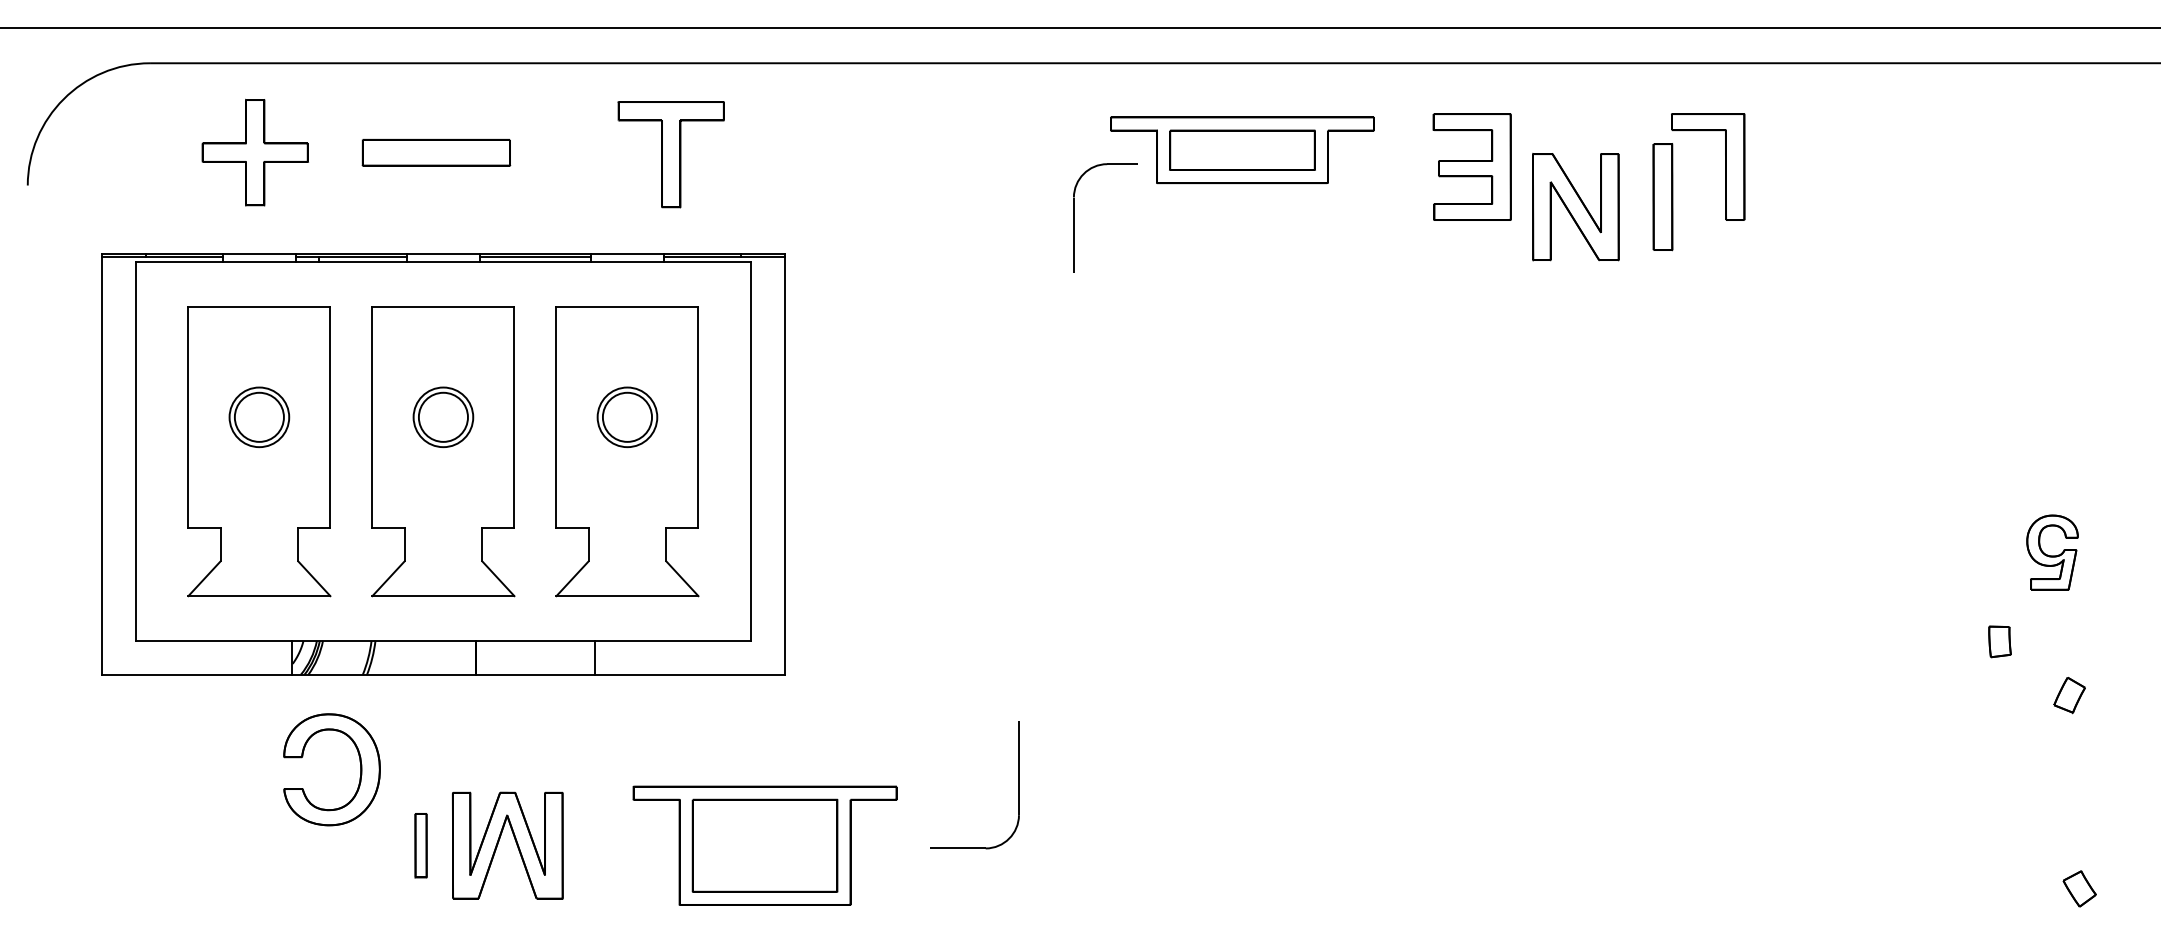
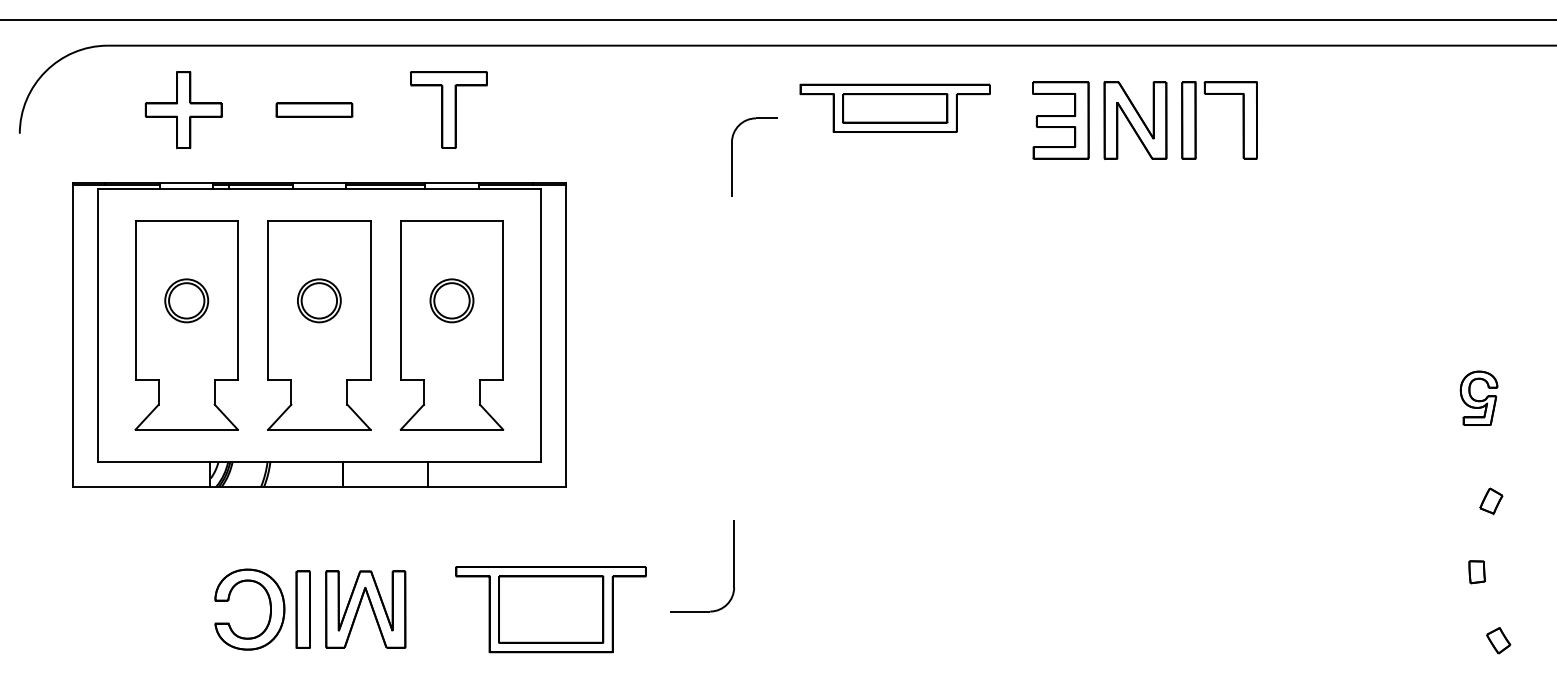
part: (436, 152) -> (314, 109), size x0.71
part: (670, 154) -> (448, 109), moved
part: (1662, 197) -> (1188, 120), moved
part: (1575, 207) -> (1135, 120), moved
part: (1074, 217) -> (732, 156), moved
part: (1999, 641) -> (1476, 571), moved
part: (359, 762) -> (269, 604), moved
part: (420, 845) -> (302, 609), size x1.67

